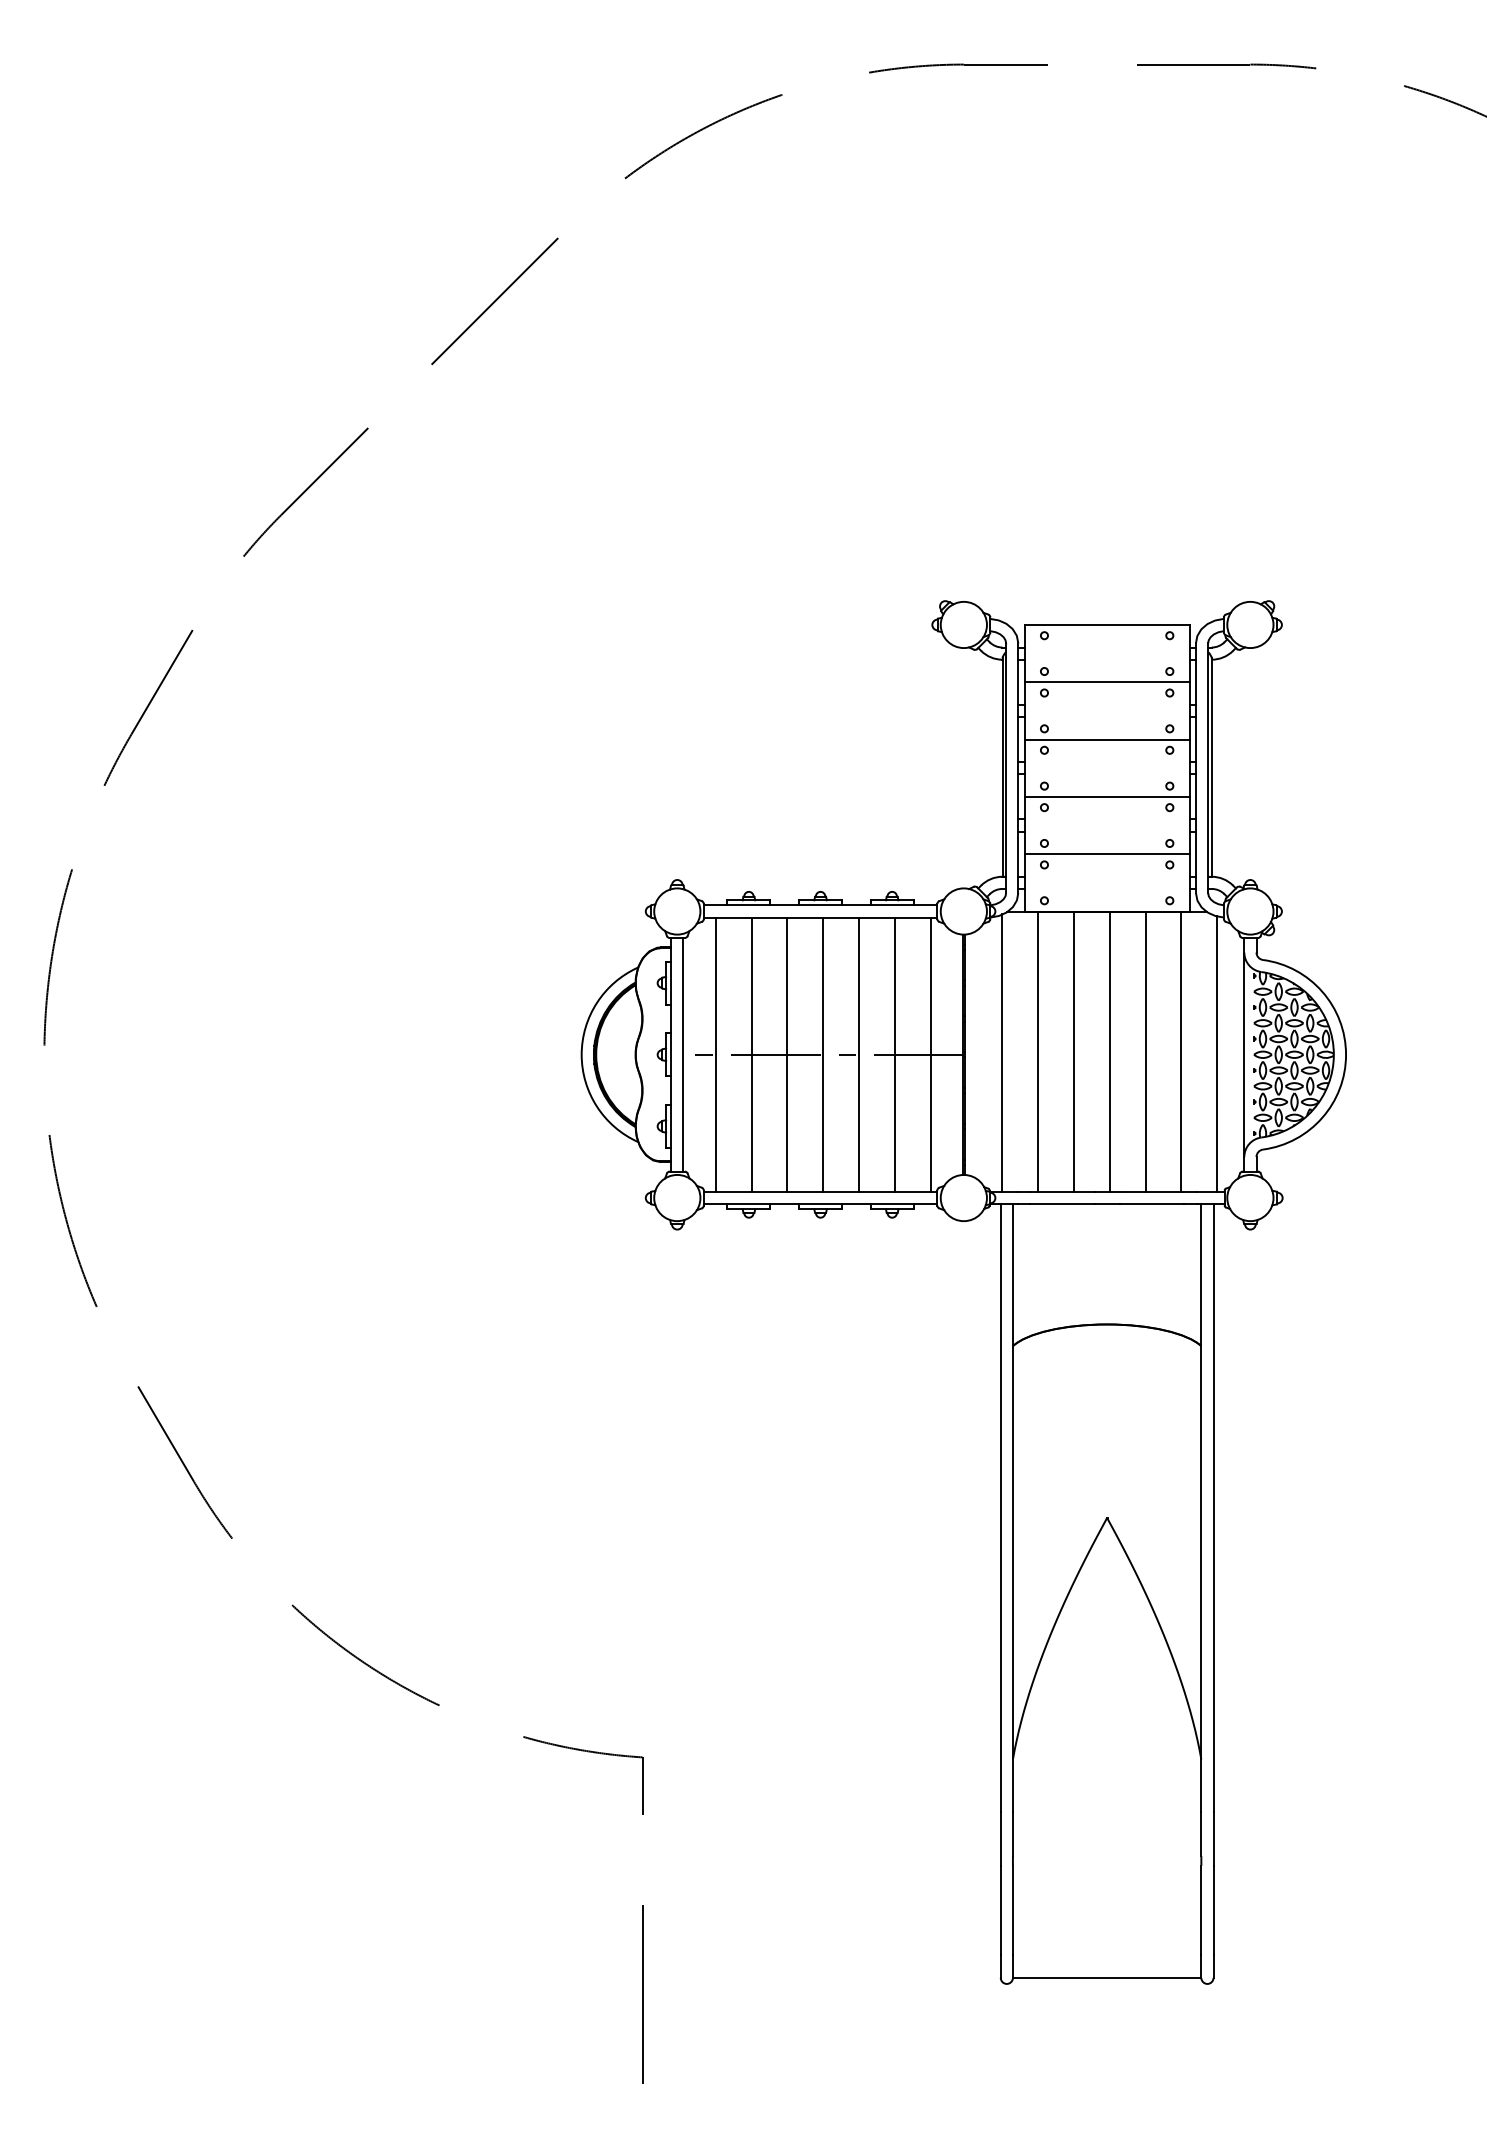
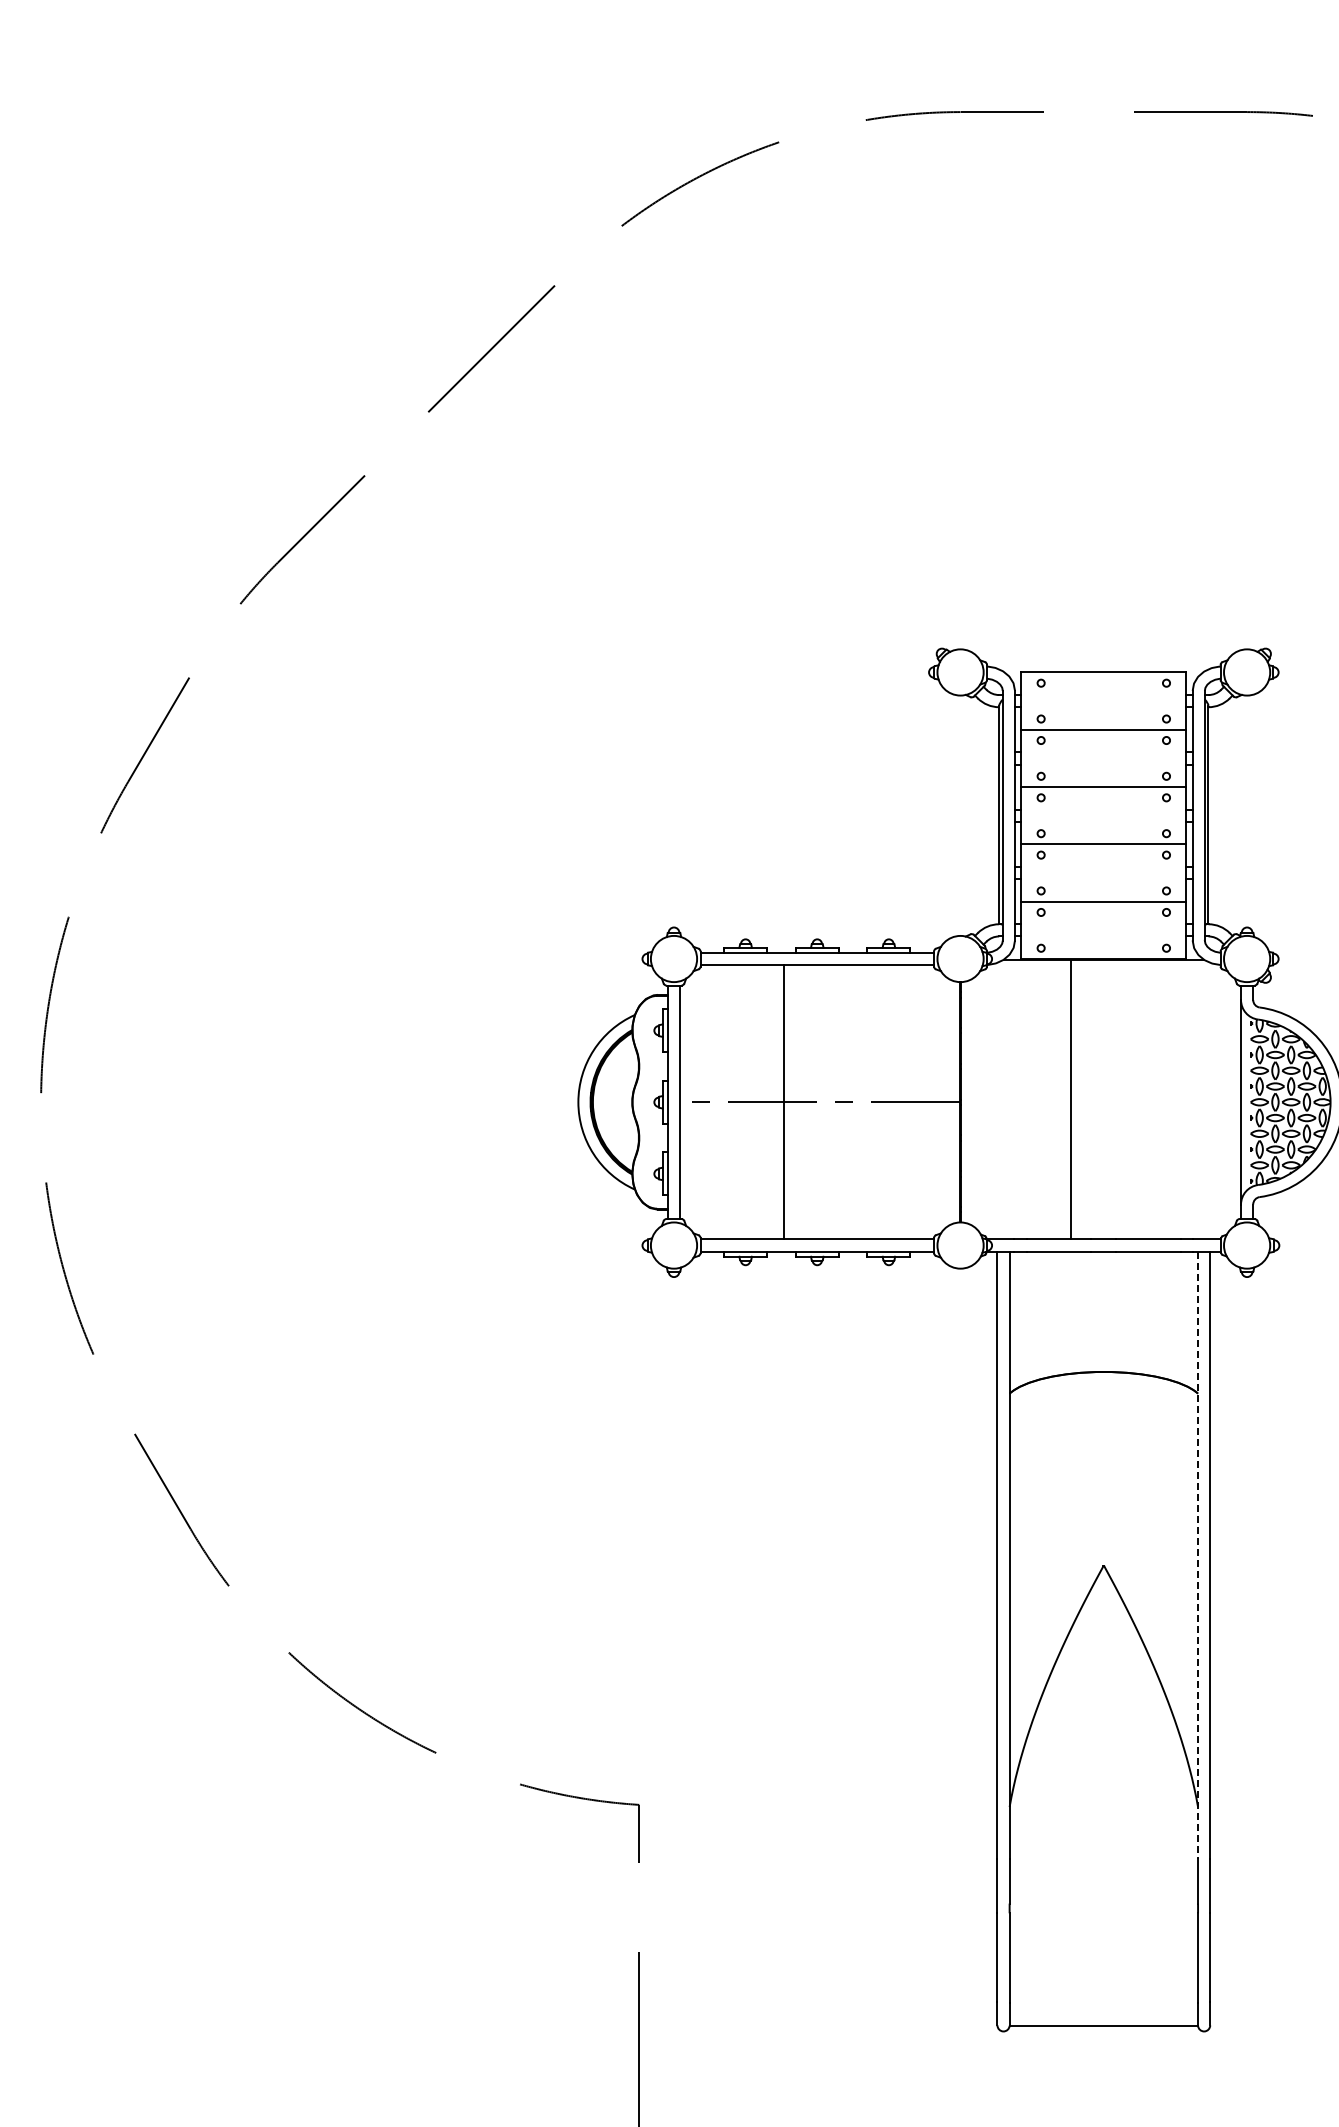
line: (1038, 1051) -> (1035, 1099), removed
line: (1109, 1051) -> (1106, 1099), removed
line: (1145, 1051) -> (1142, 1099), removed
line: (1181, 1051) -> (1178, 1099), removed
line: (1002, 1052) -> (999, 1100), removed
line: (1217, 1053) -> (1214, 1101), removed
line: (715, 1054) -> (712, 1102), removed
line: (751, 1054) -> (748, 1102), removed
line: (823, 1054) -> (820, 1102), removed
line: (859, 1054) -> (856, 1102), removed
line: (894, 1054) -> (891, 1102), removed
line: (930, 1054) -> (927, 1102), removed
line: (1201, 1508) -> (1198, 1556), solid -> dashed

